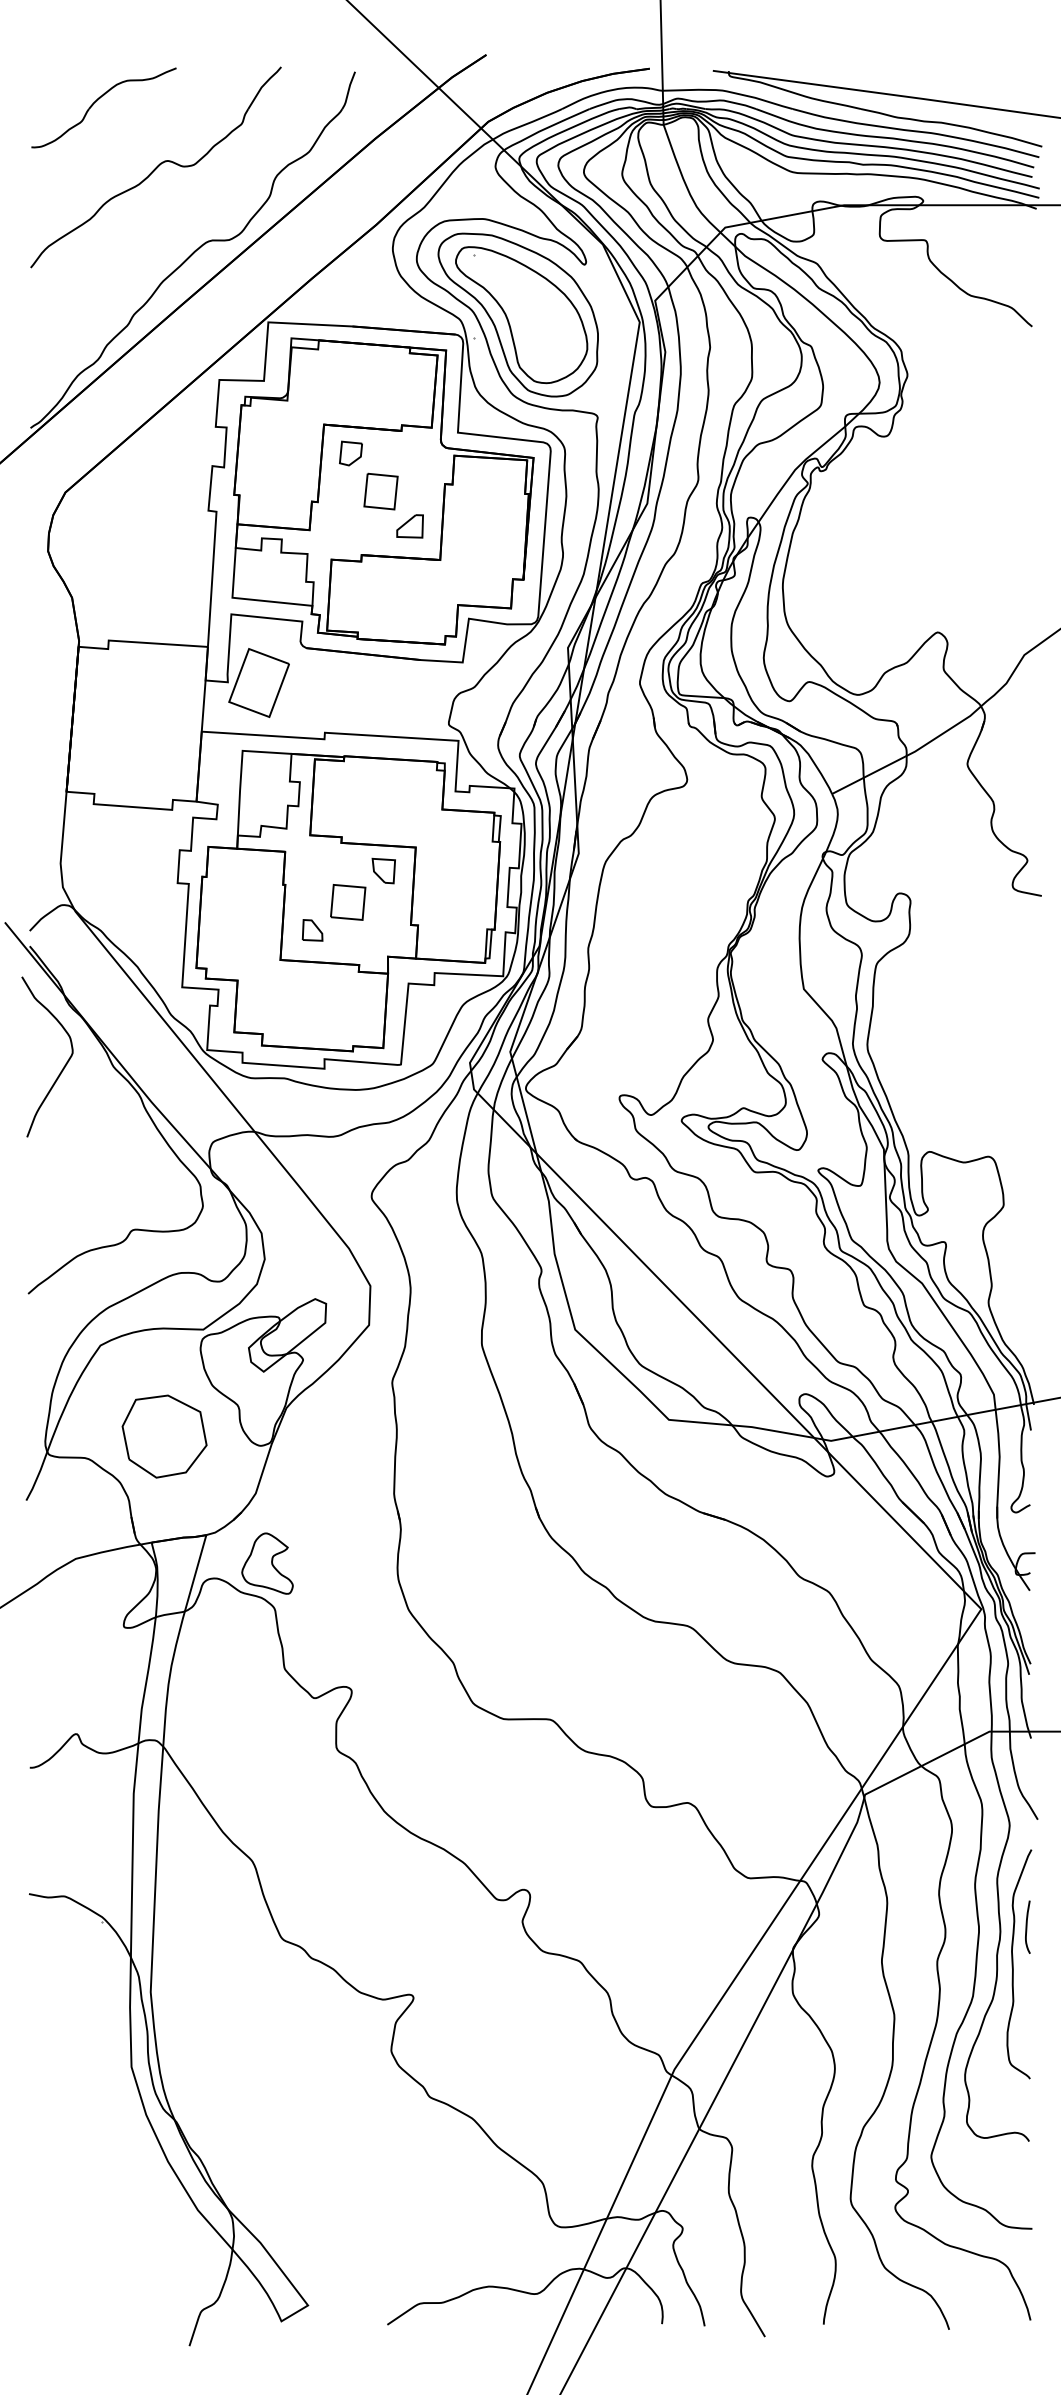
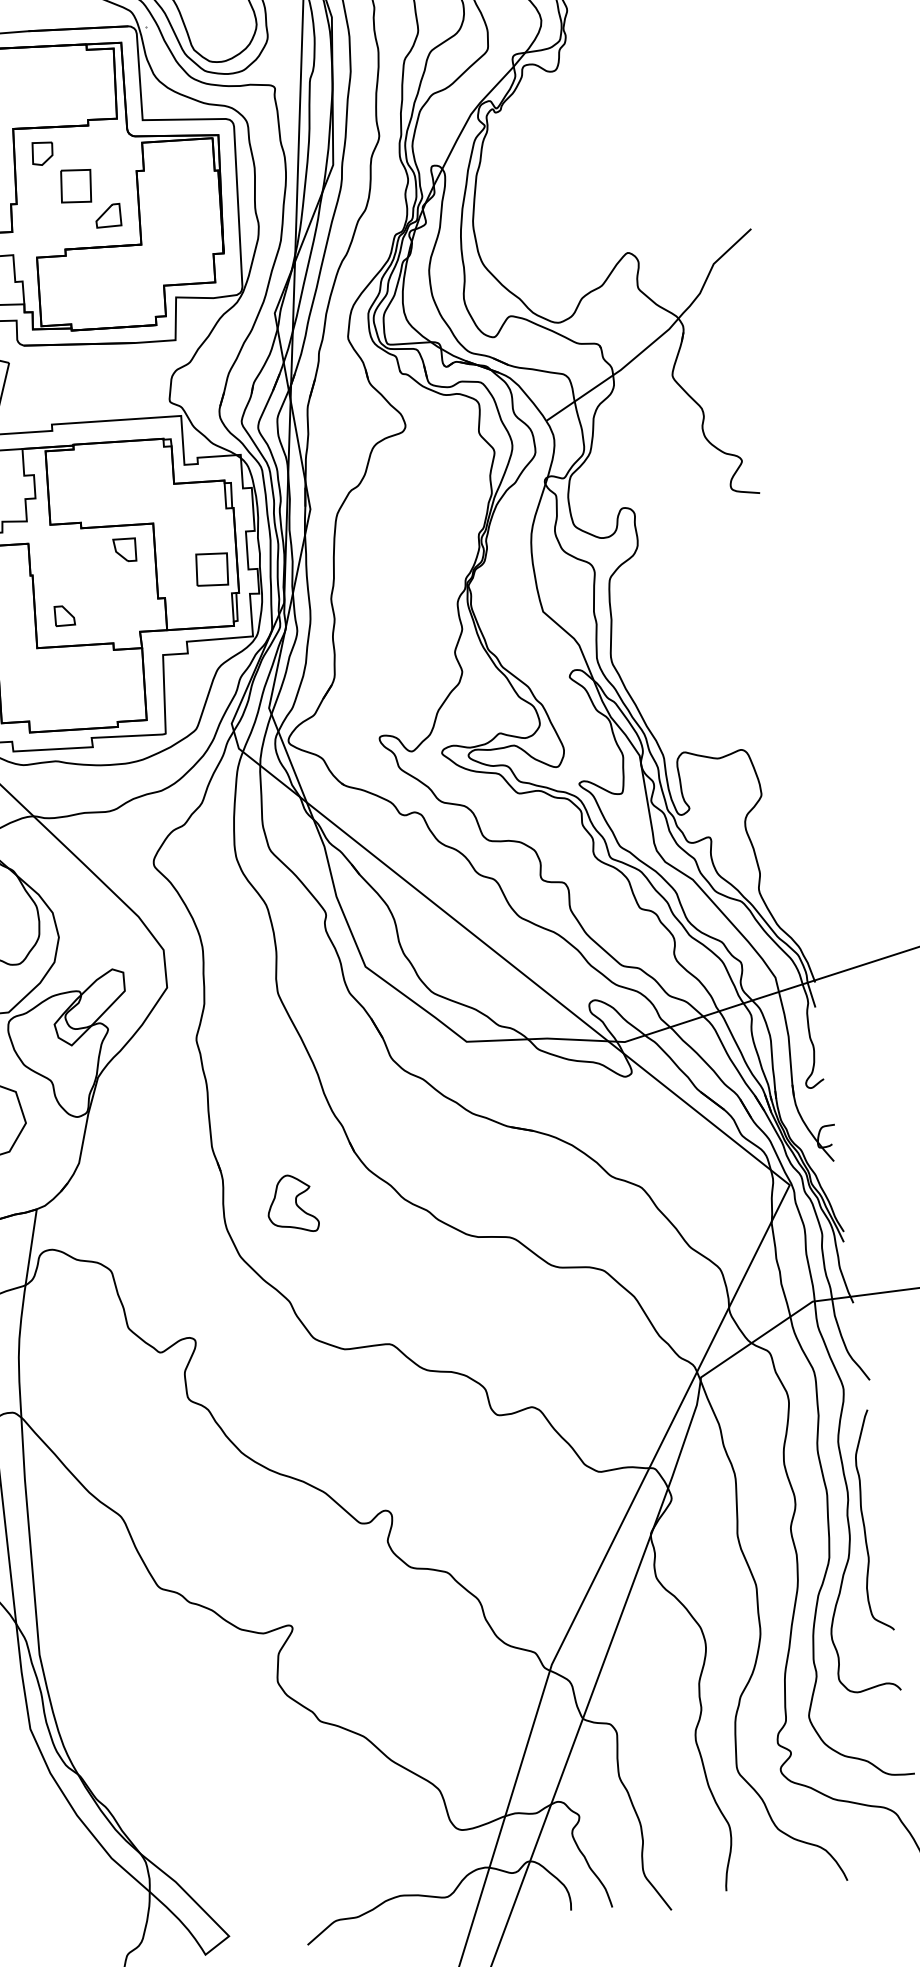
part: (348, 902) -> (212, 569), moved
part: (267, 1563) -> (291, 1204), moved
curve: (1027, 1926) -> (873, 1484), removed

